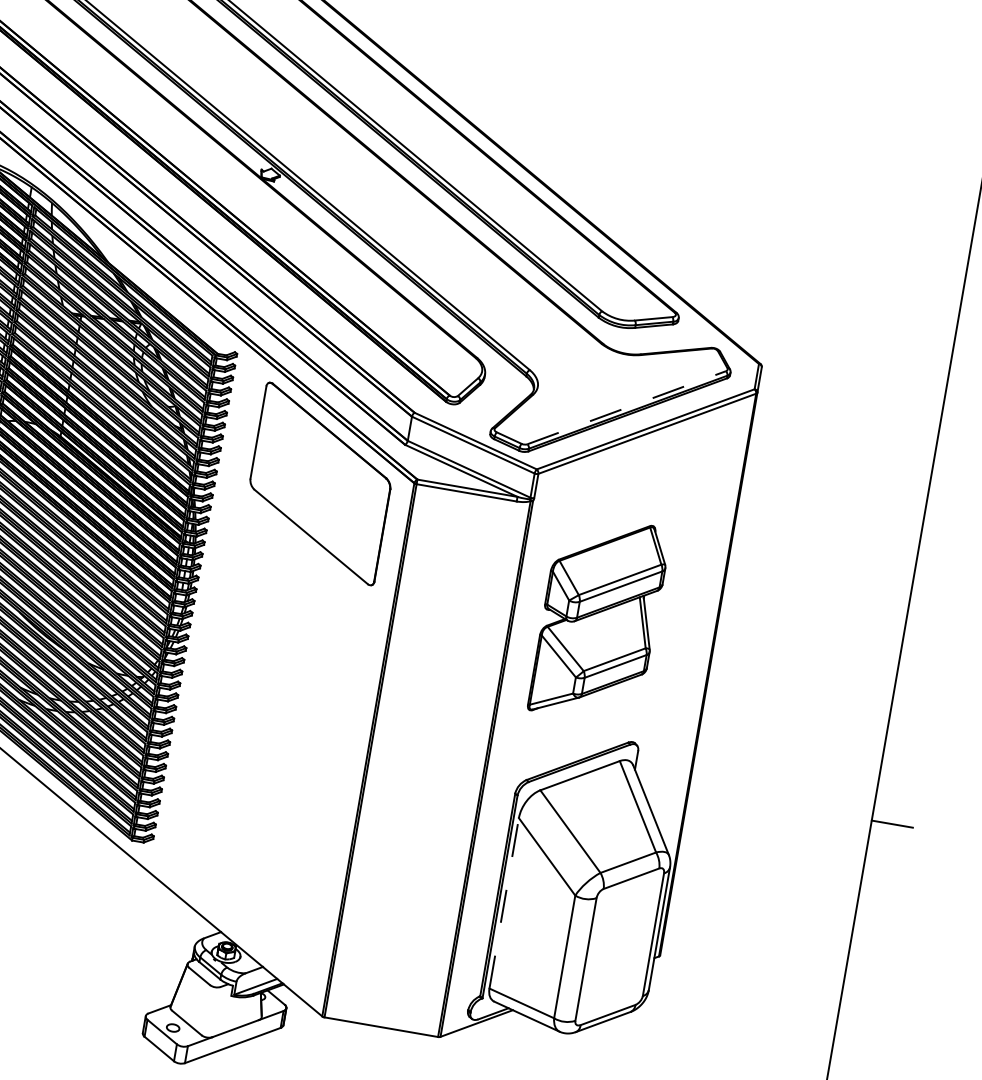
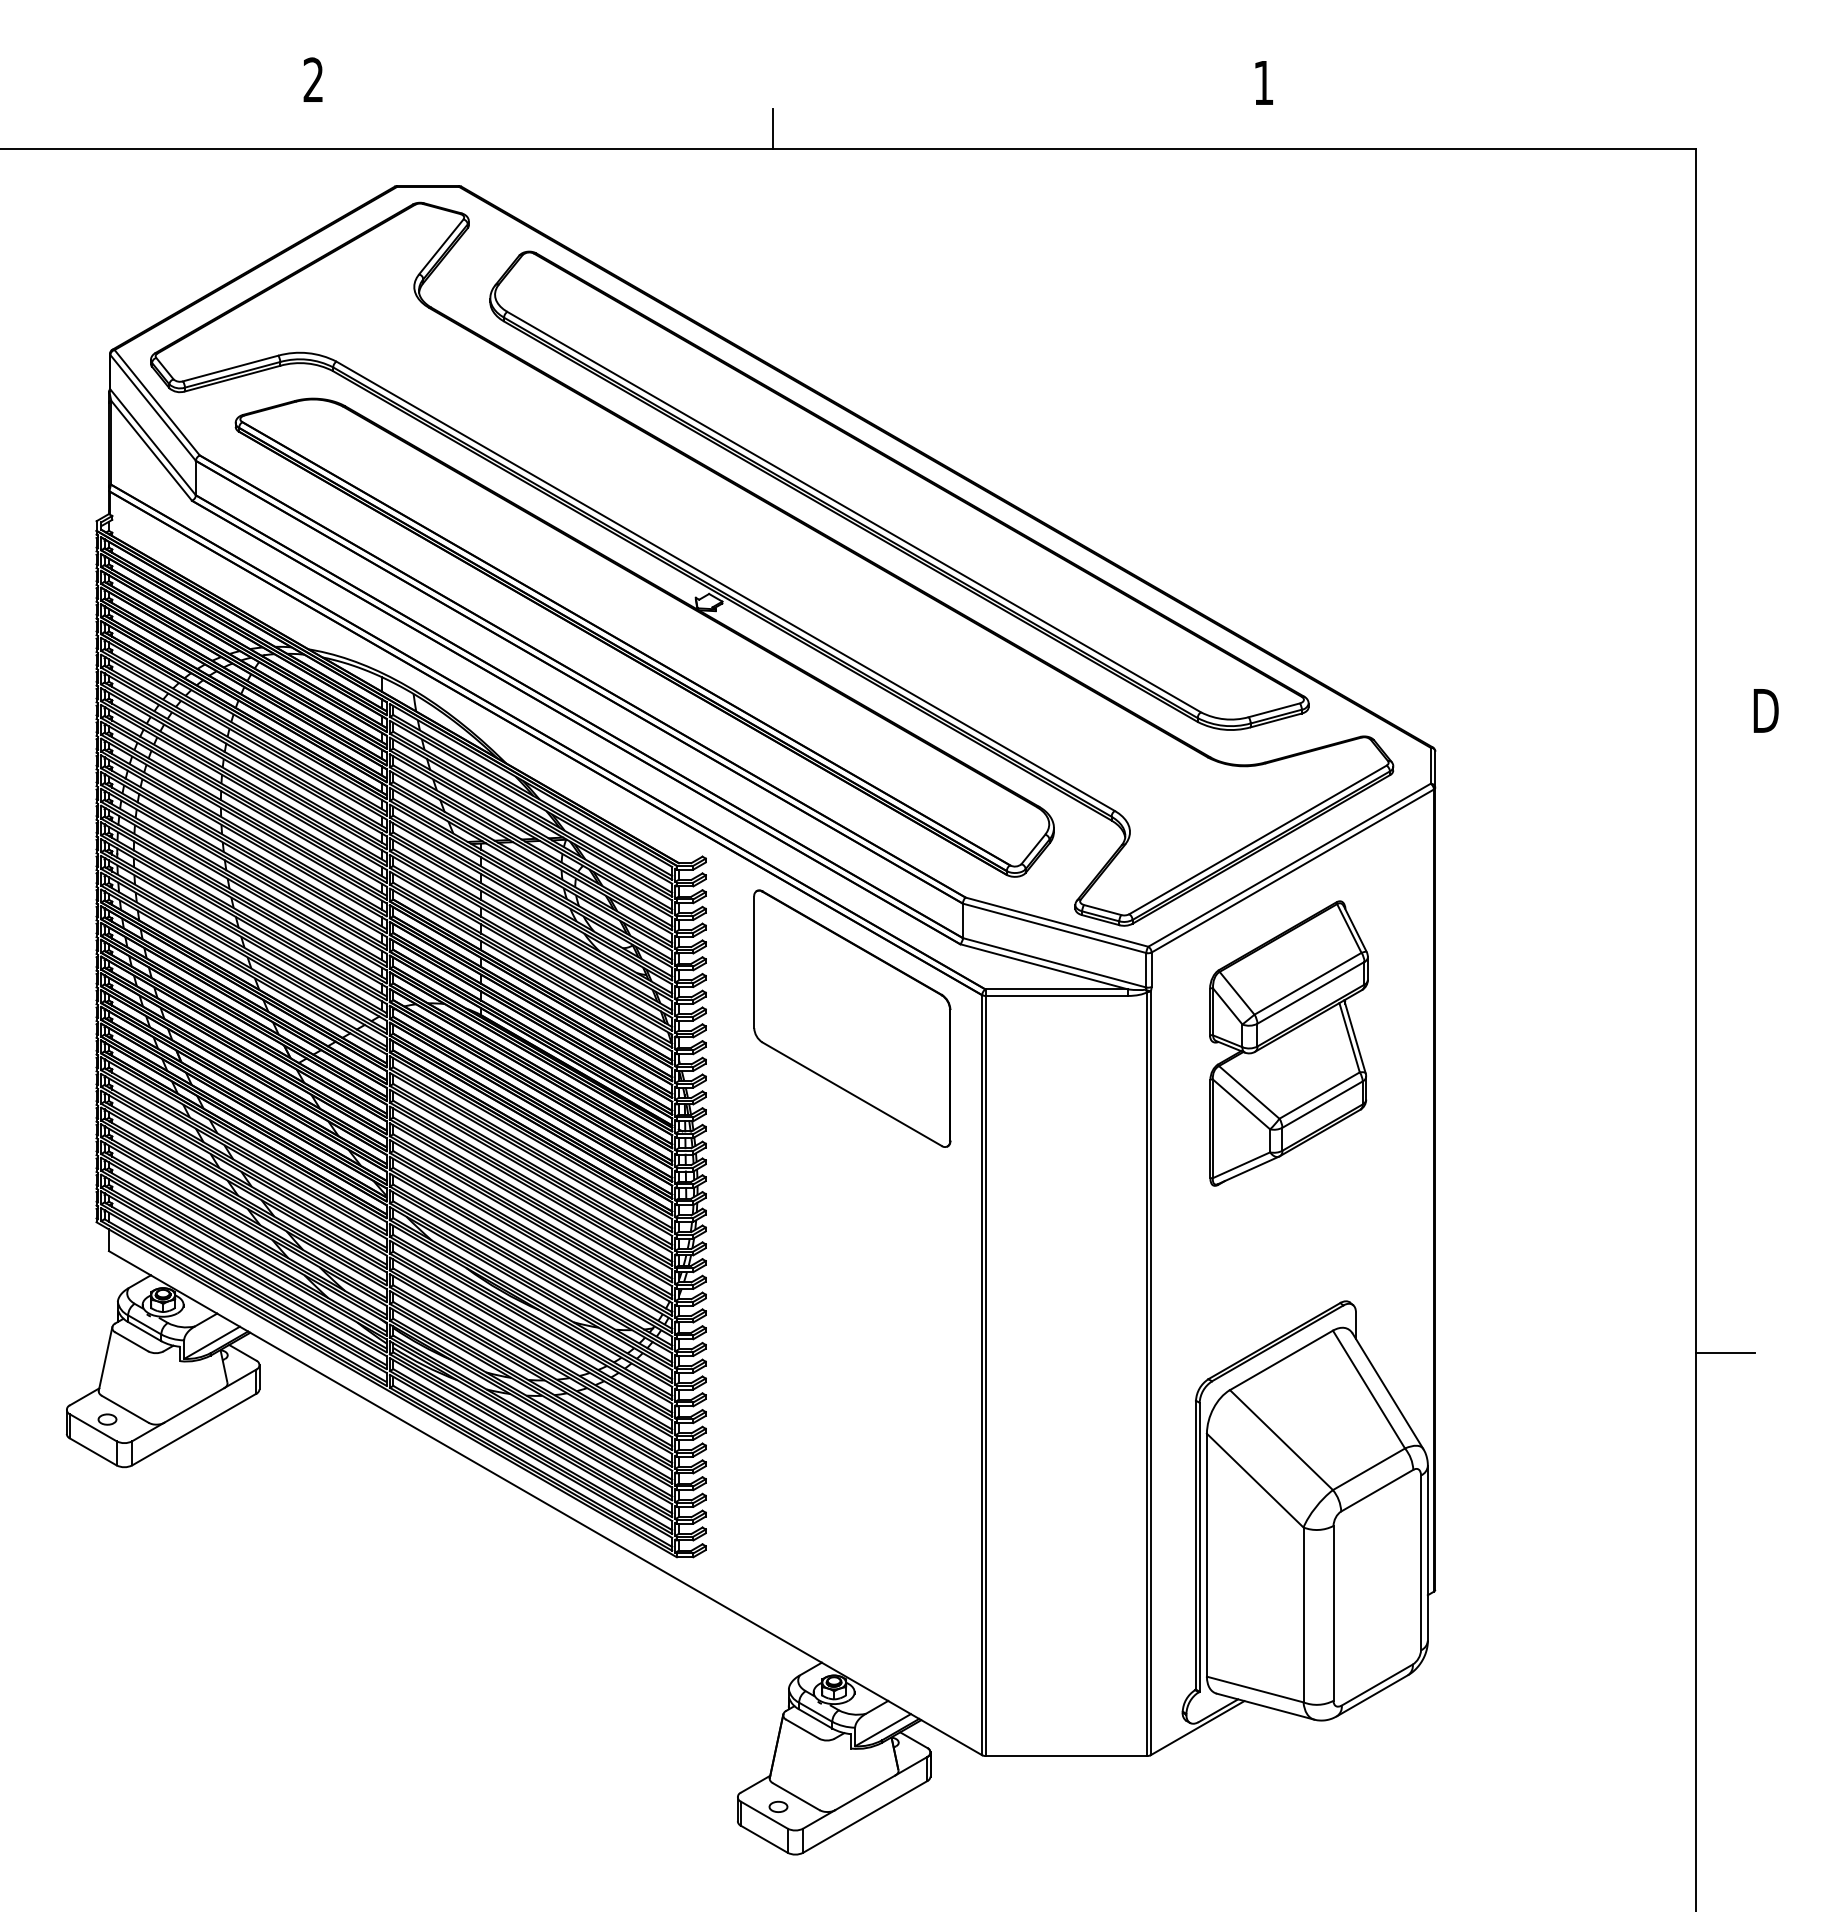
line: (626, 407) -> (1257, 839), dashed -> solid
part: (599, 619) -> (1288, 1043), moved
line: (503, 902) -> (1206, 1554), dashed -> solid

